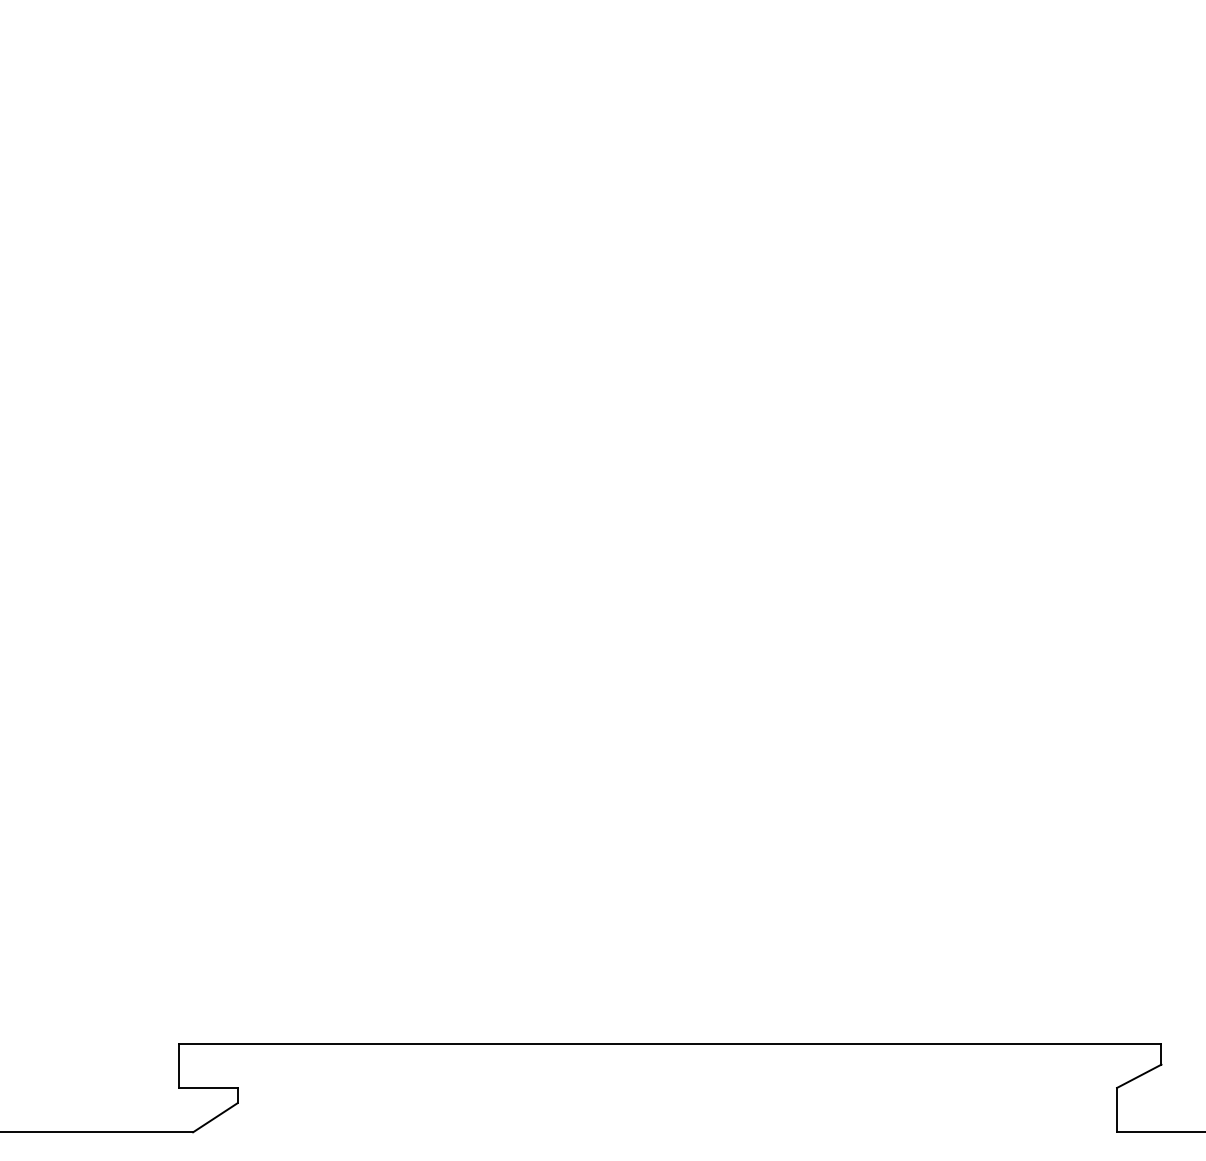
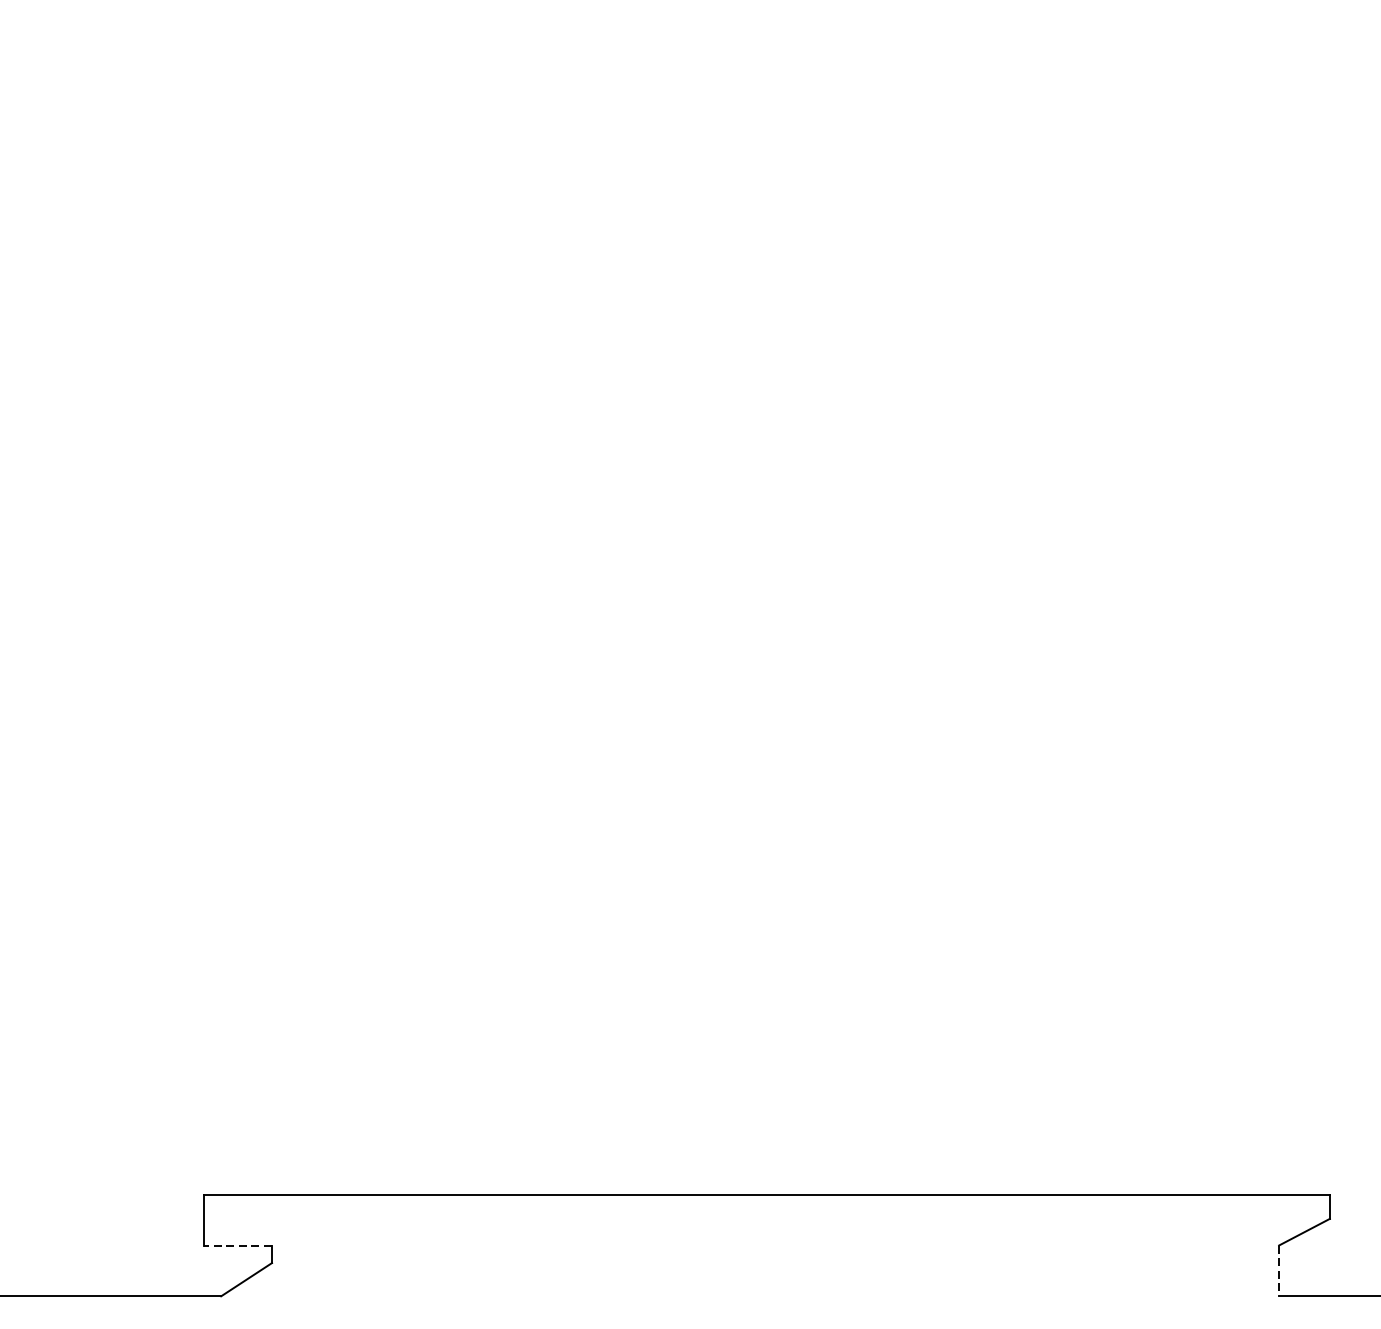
line: (207, 1087) -> (237, 1245), solid -> dashed
line: (1117, 1110) -> (1279, 1271), solid -> dashed

